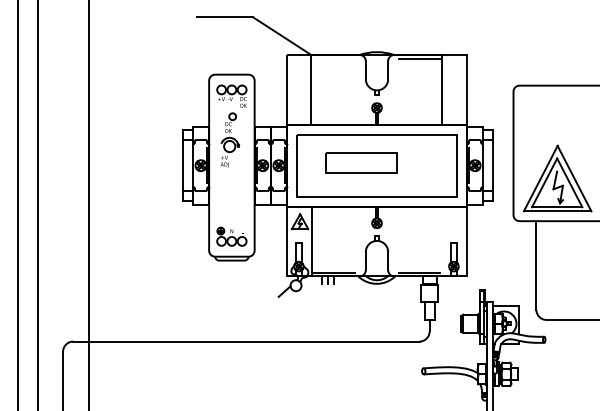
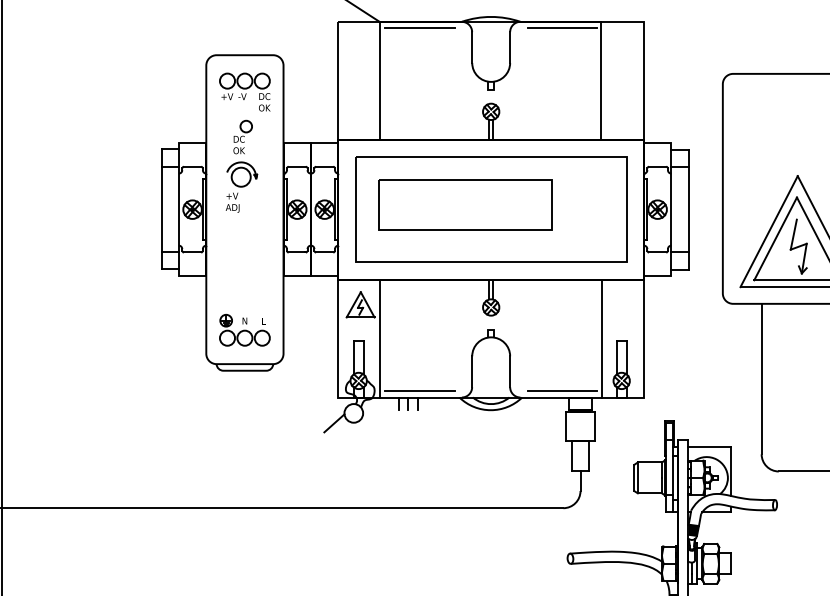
line: (334, 58) -> (419, 27), added
part: (361, 162) -> (464, 204), size x1.43
line: (442, 241) -> (602, 338), added

